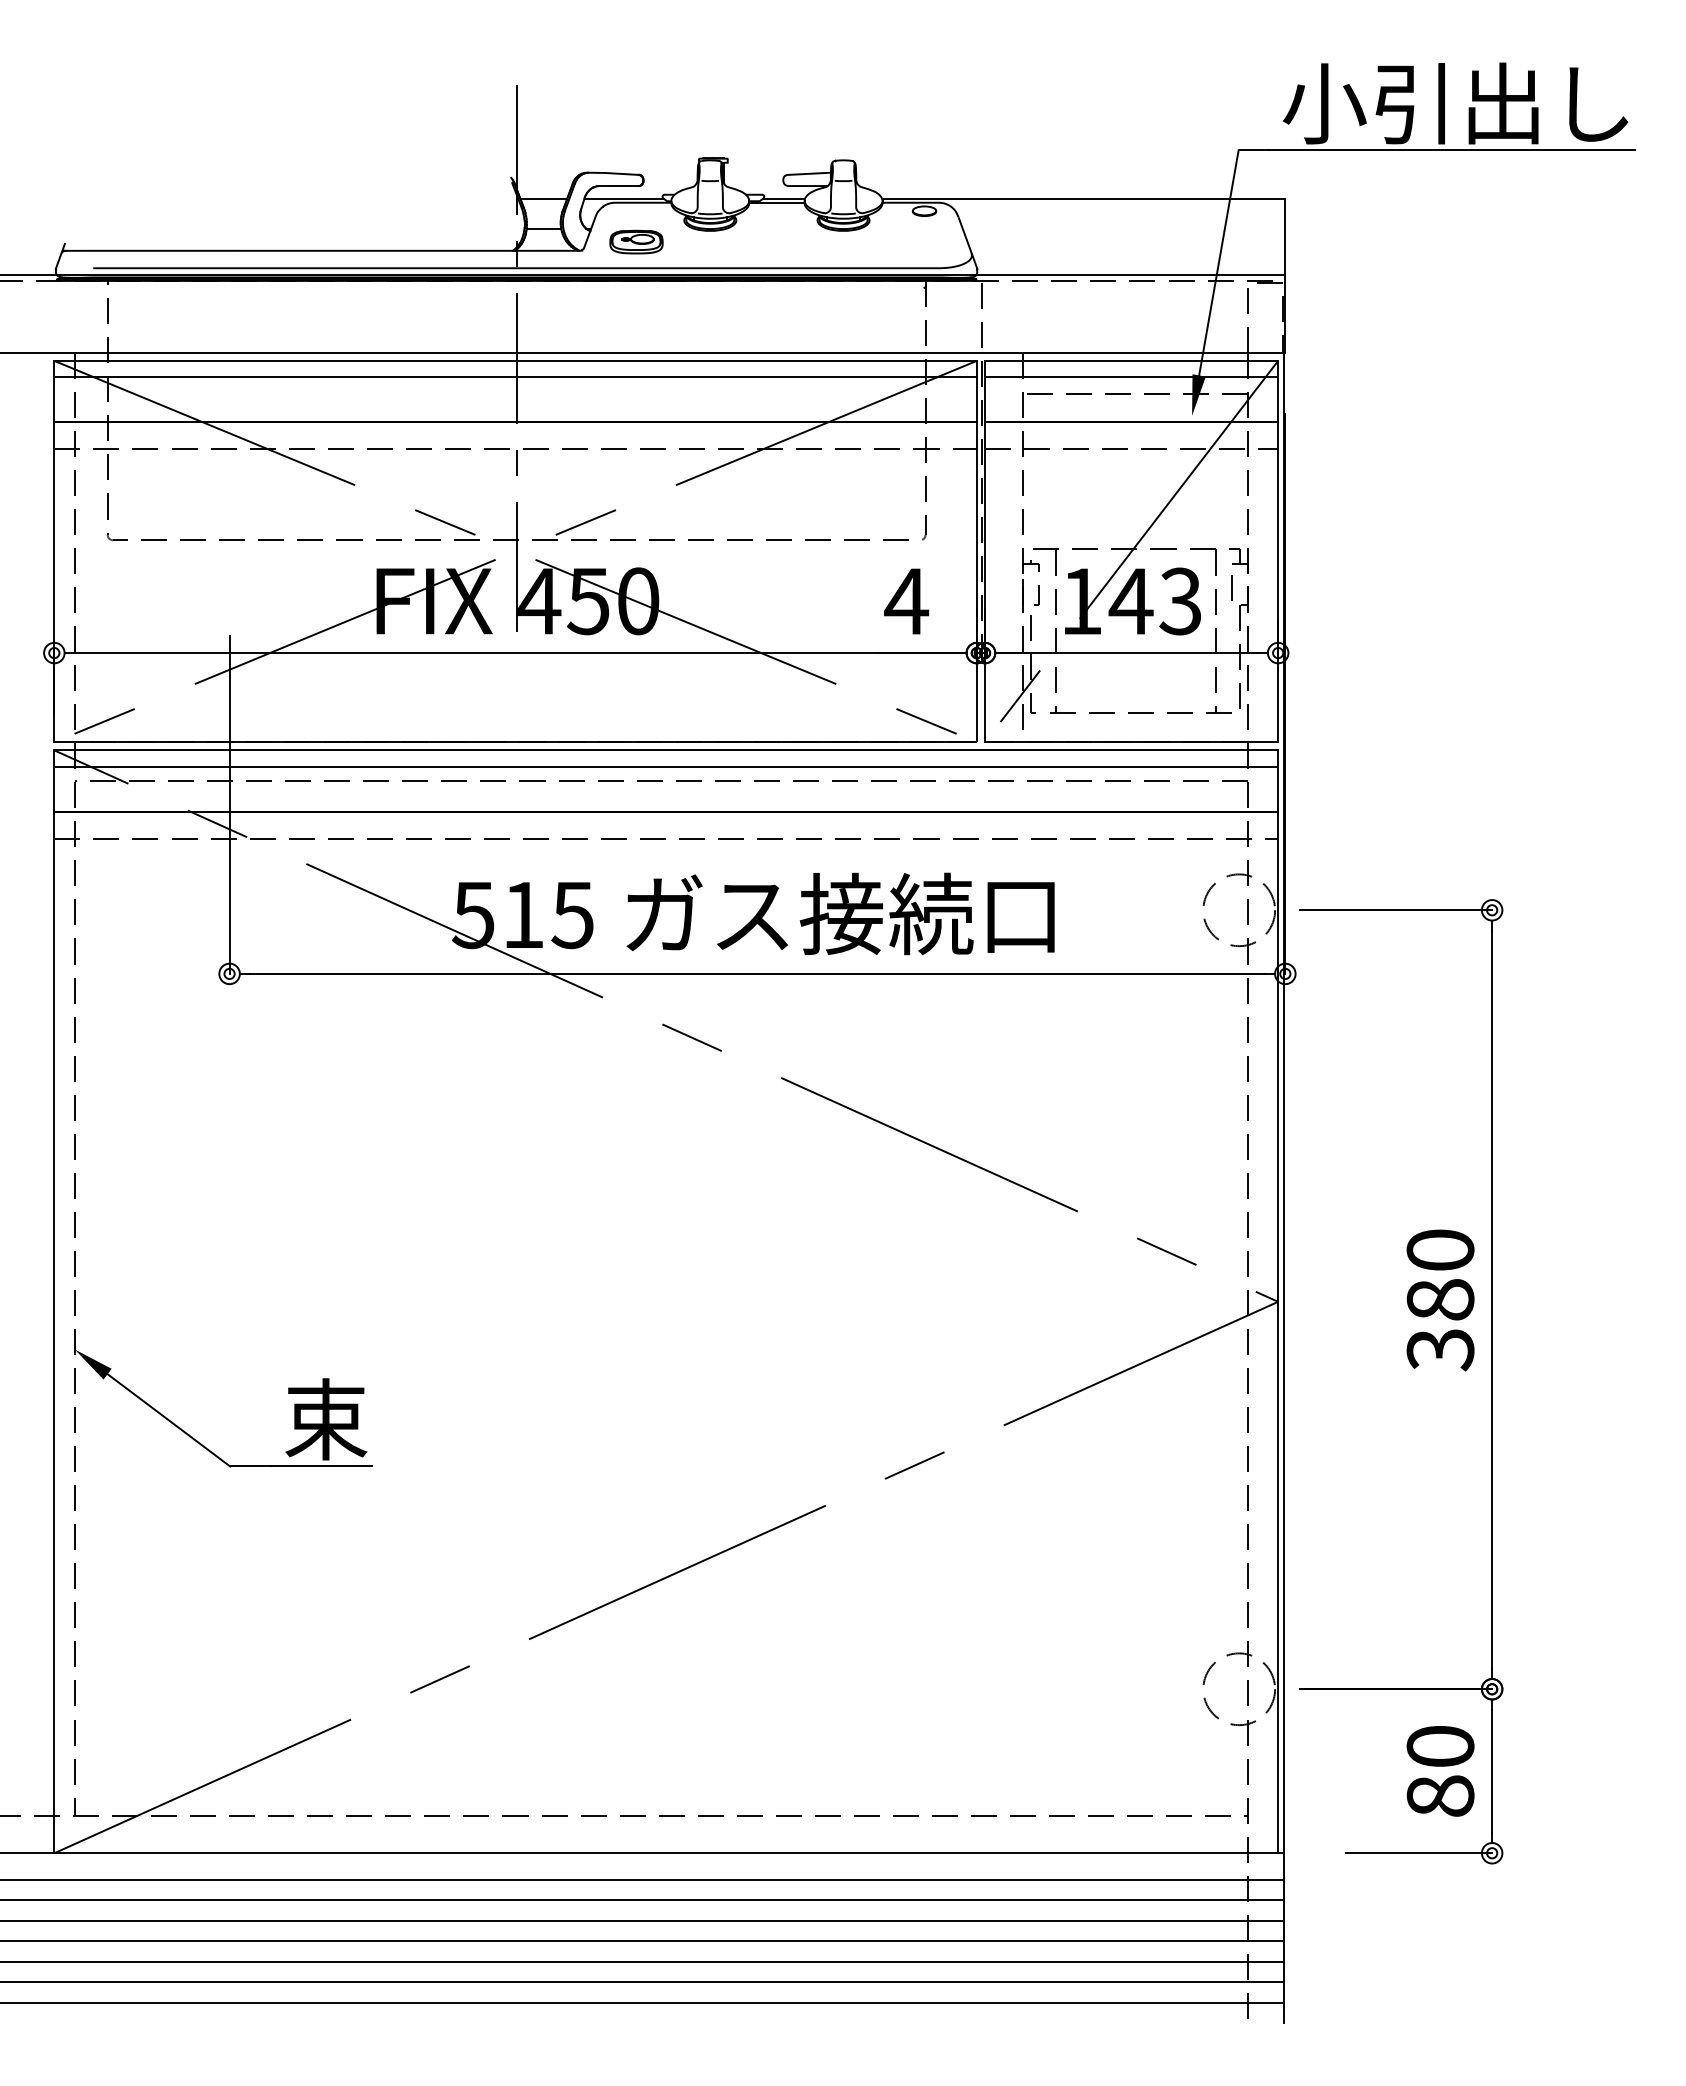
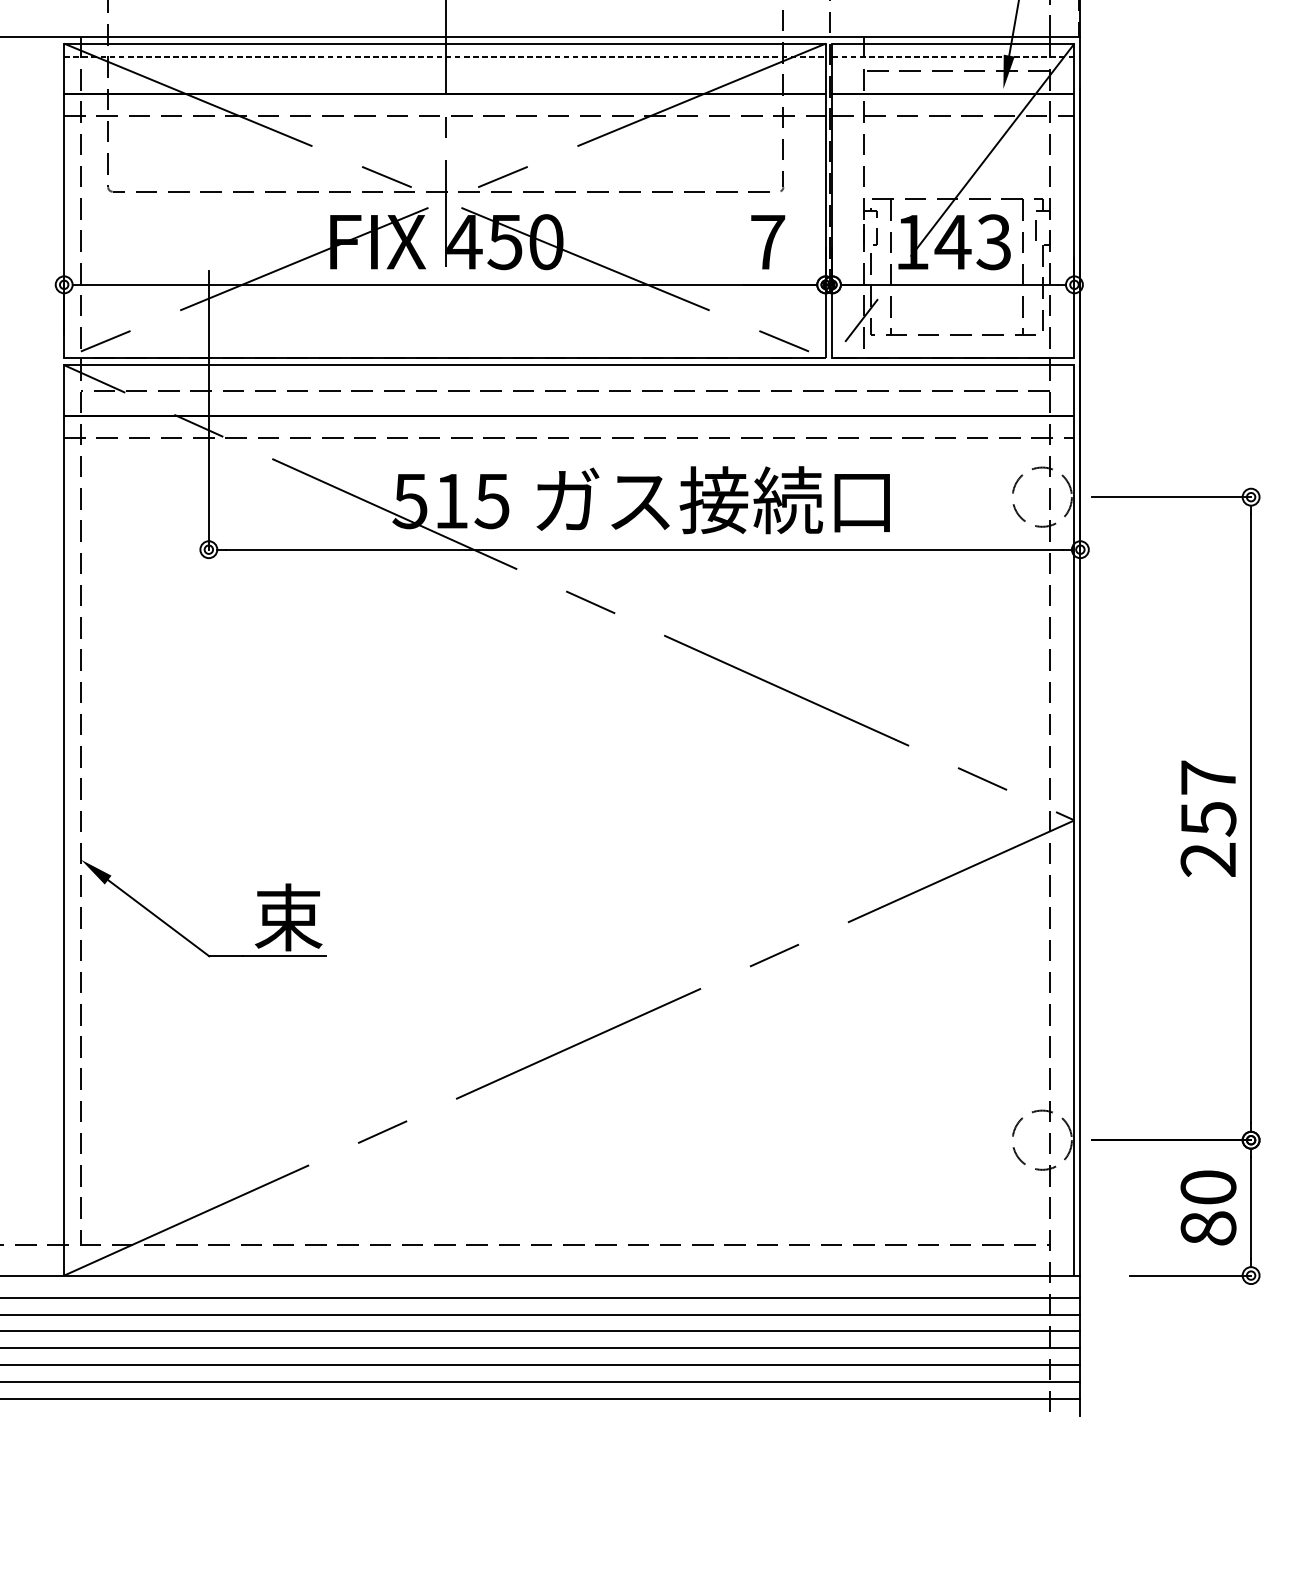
line: (516, 377) -> (445, 57), solid -> dashed
line: (1131, 377) -> (953, 57), solid -> dashed
text: (906, 601) -> (767, 242), 4 -> 7
line: (666, 766) -> (569, 378), removed
text: (1440, 1300) -> (1208, 819), 380 -> 257

